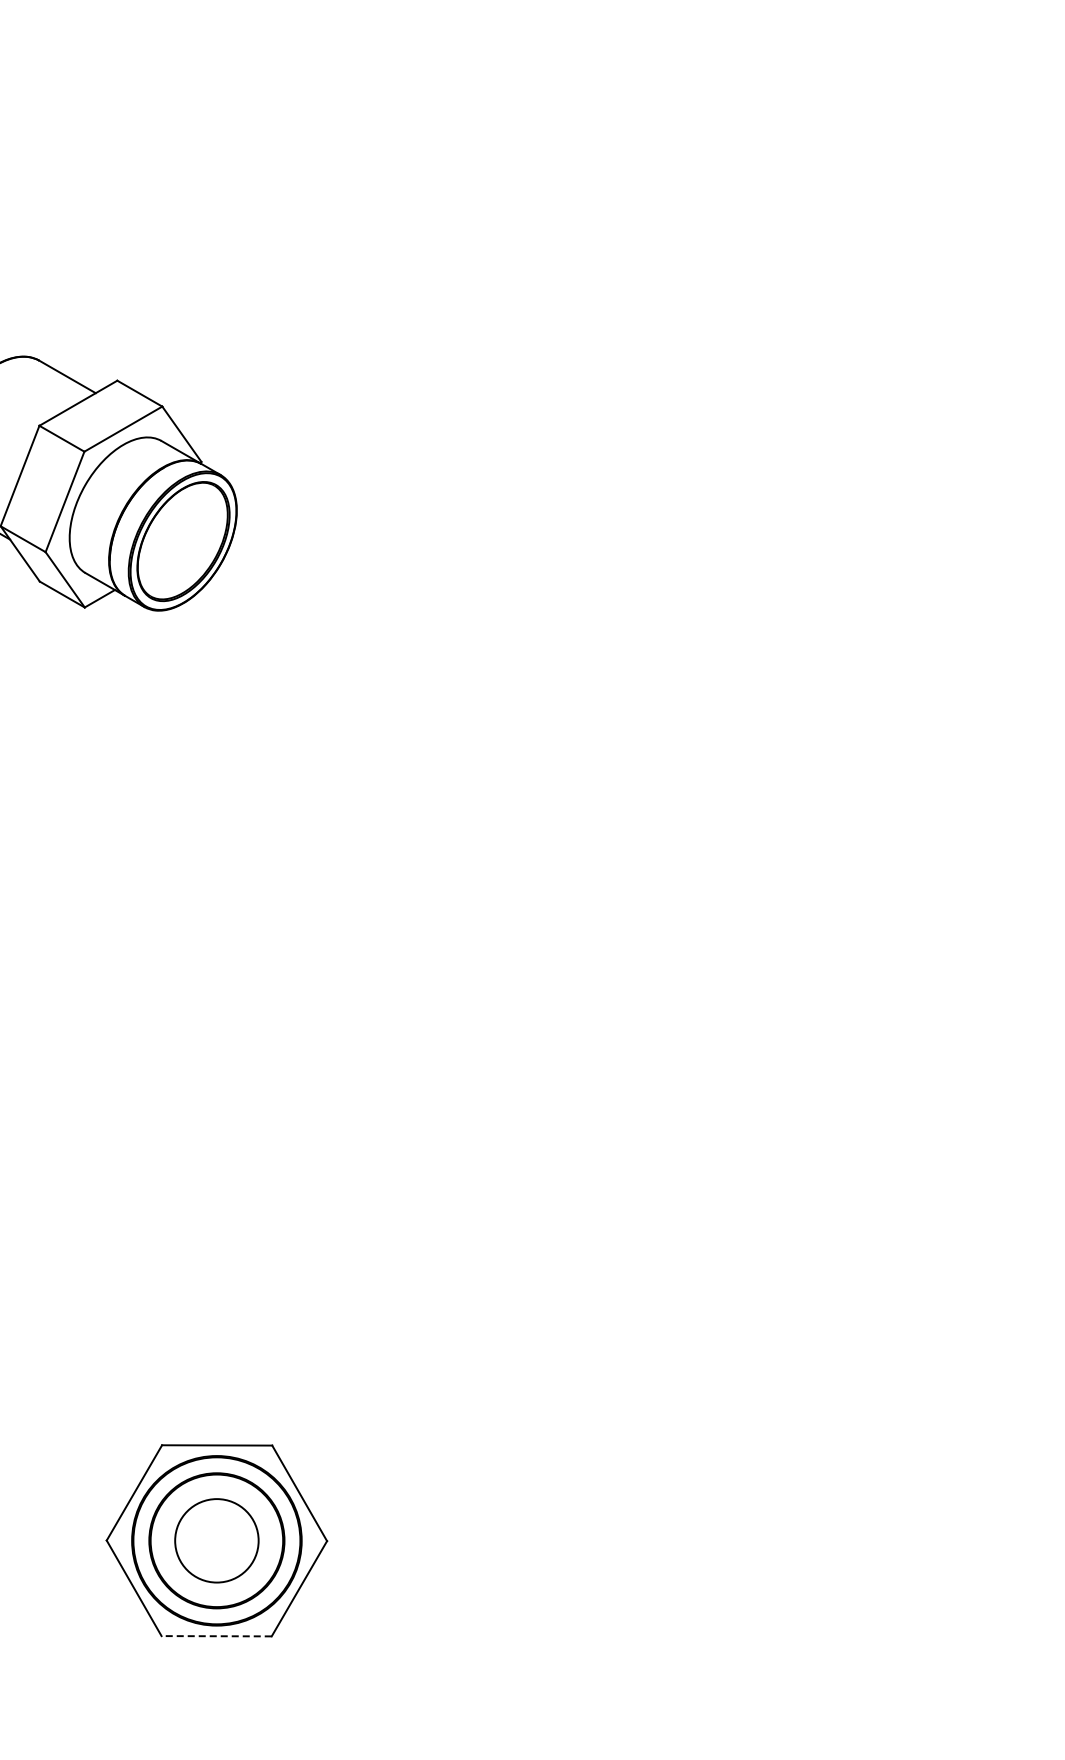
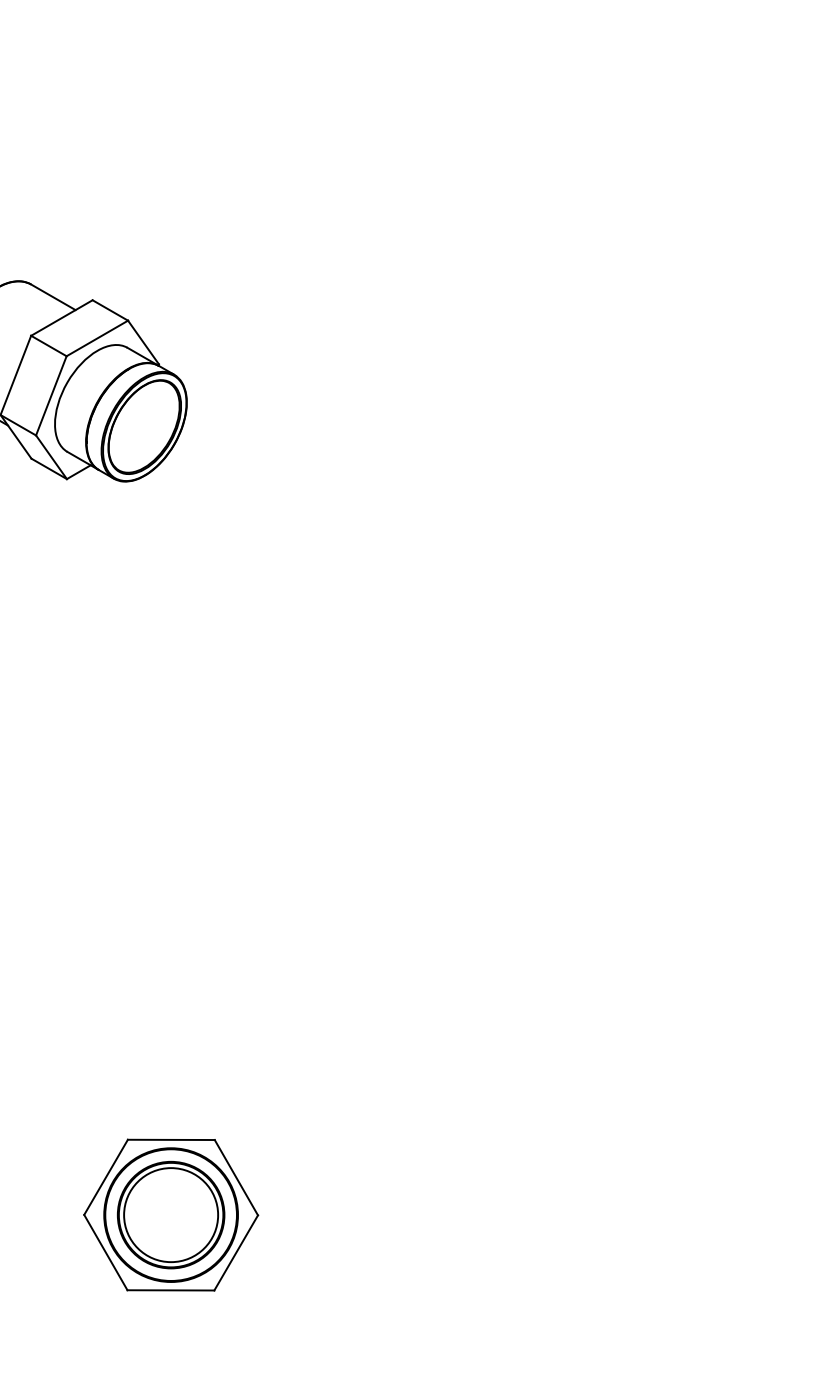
circle: (216, 1540) -> (170, 1214), size x1.43
line: (216, 1636) -> (170, 1290), dashed -> solid

